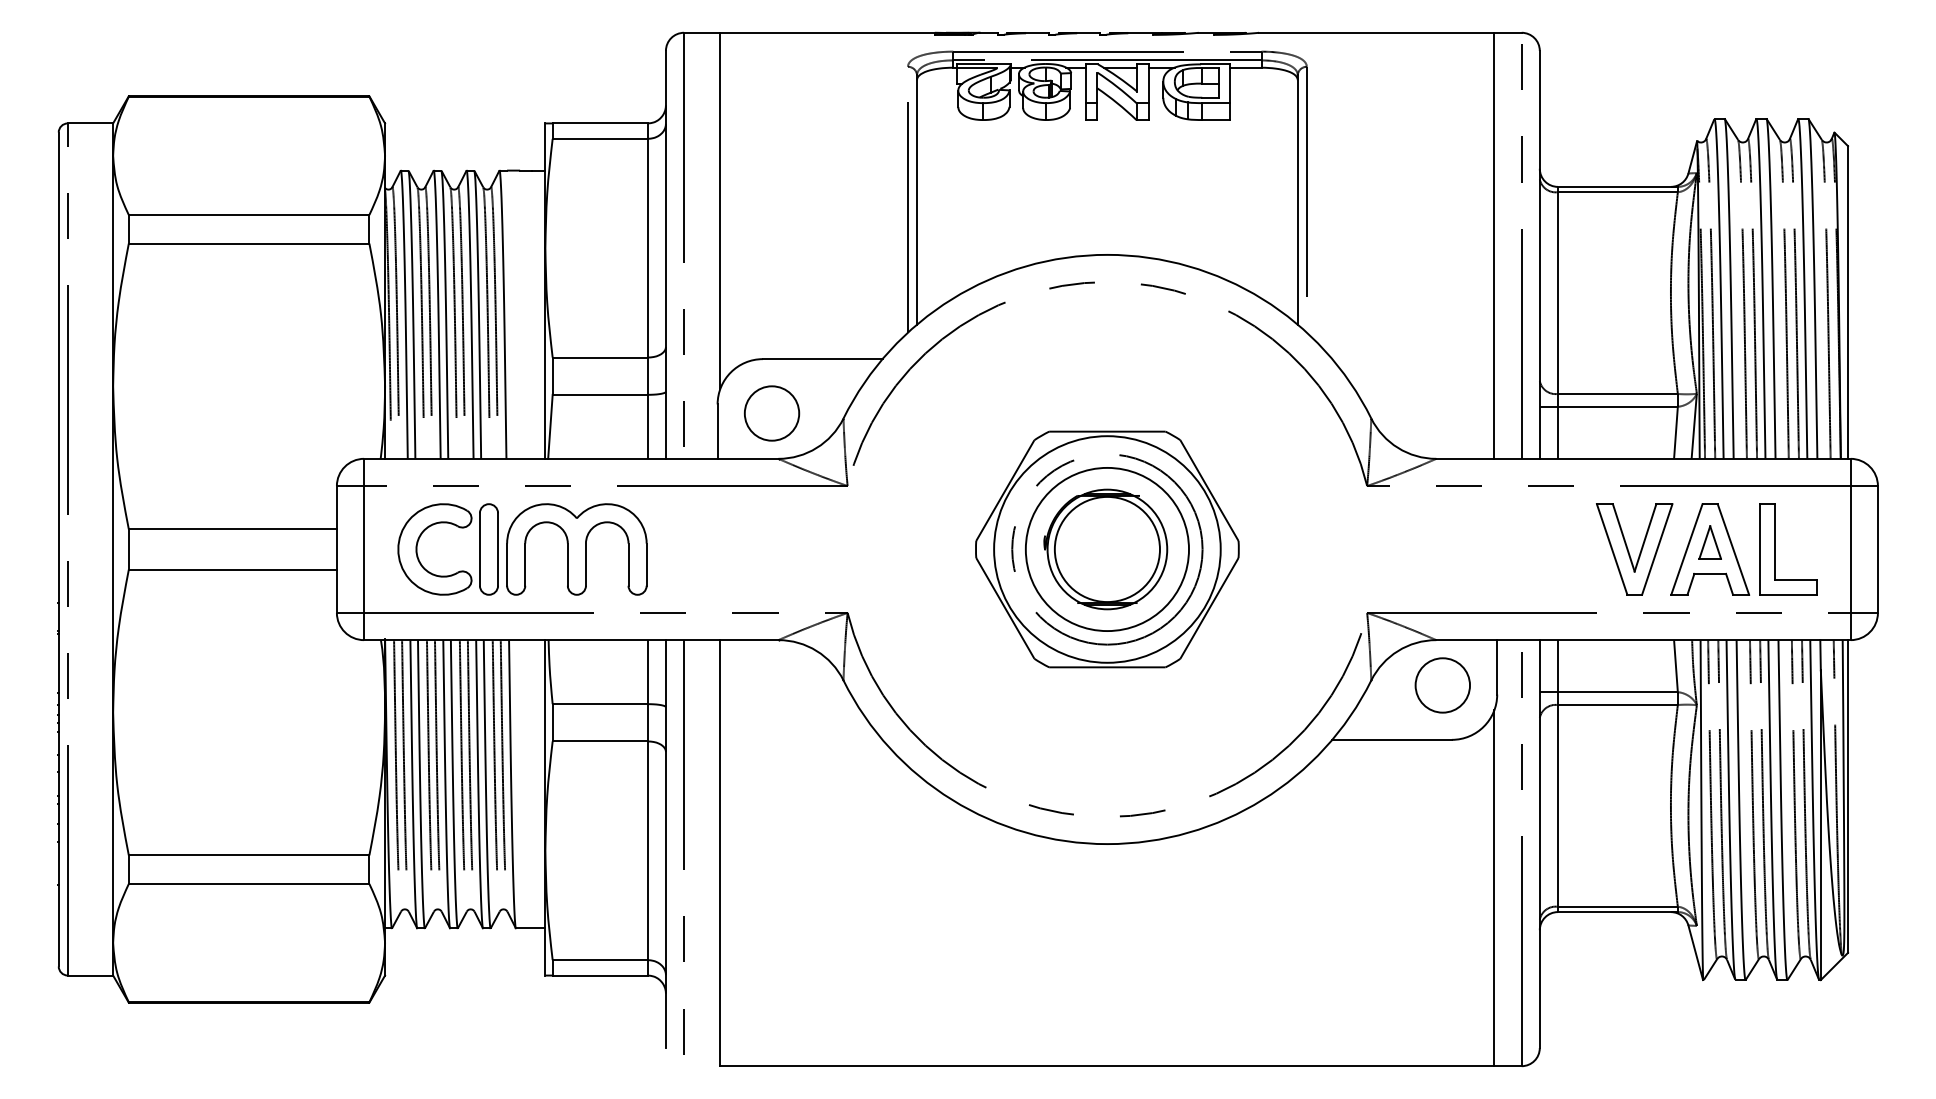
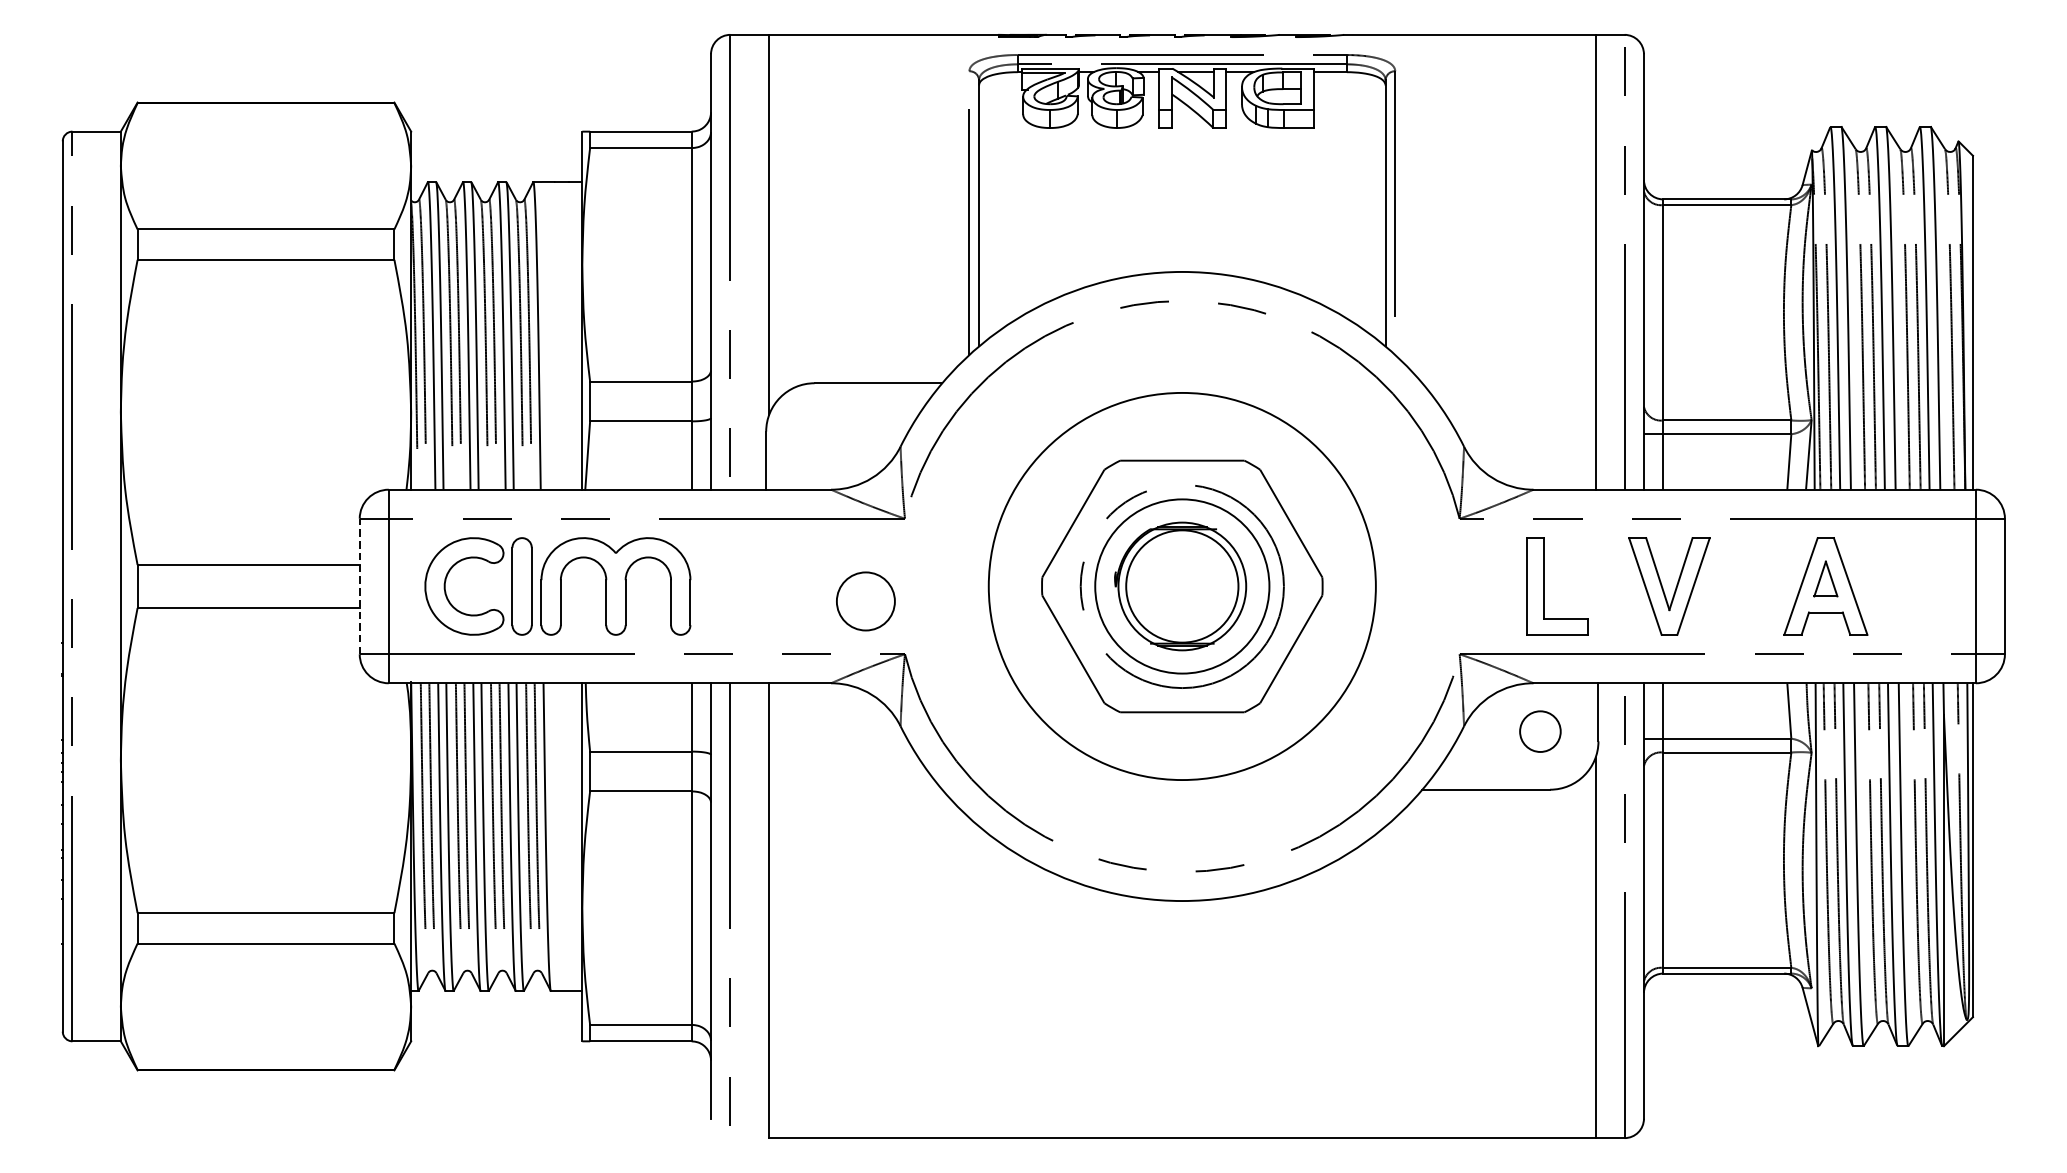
circle: (771, 413) -> (865, 601), moved
line: (336, 549) -> (359, 586), solid -> dashed
circle: (1107, 549) -> (1182, 586), size x1.6
part: (1634, 549) -> (1669, 586), moved
part: (1775, 549) -> (1544, 586), moved
circle: (1442, 685) -> (1540, 731), size x0.7

